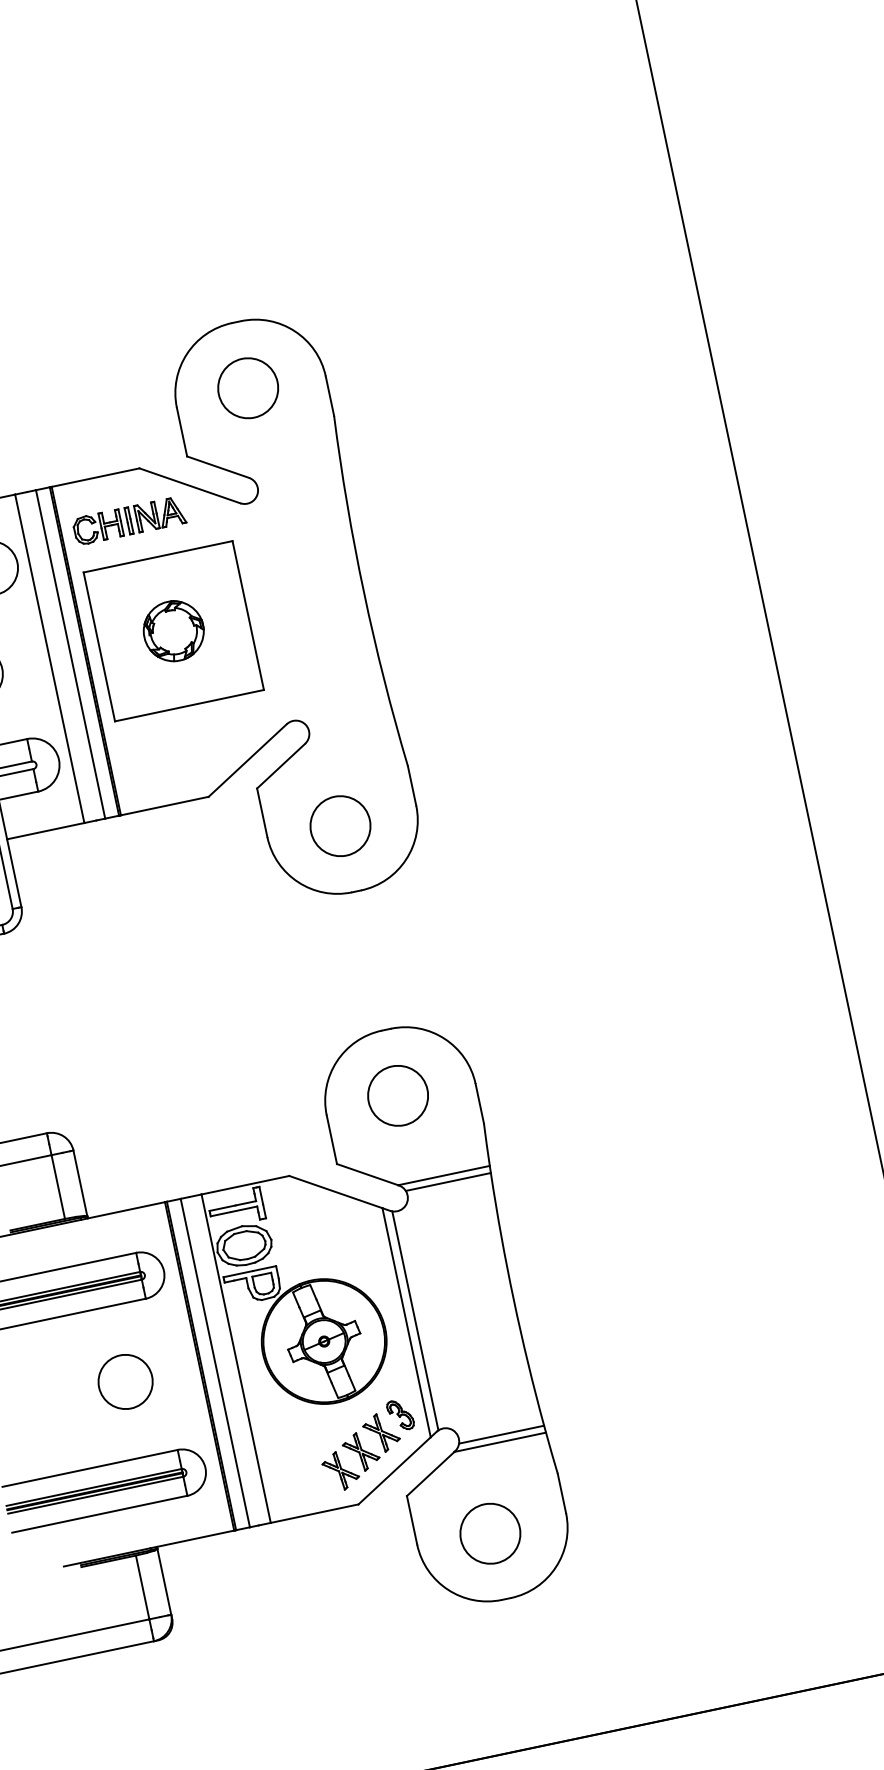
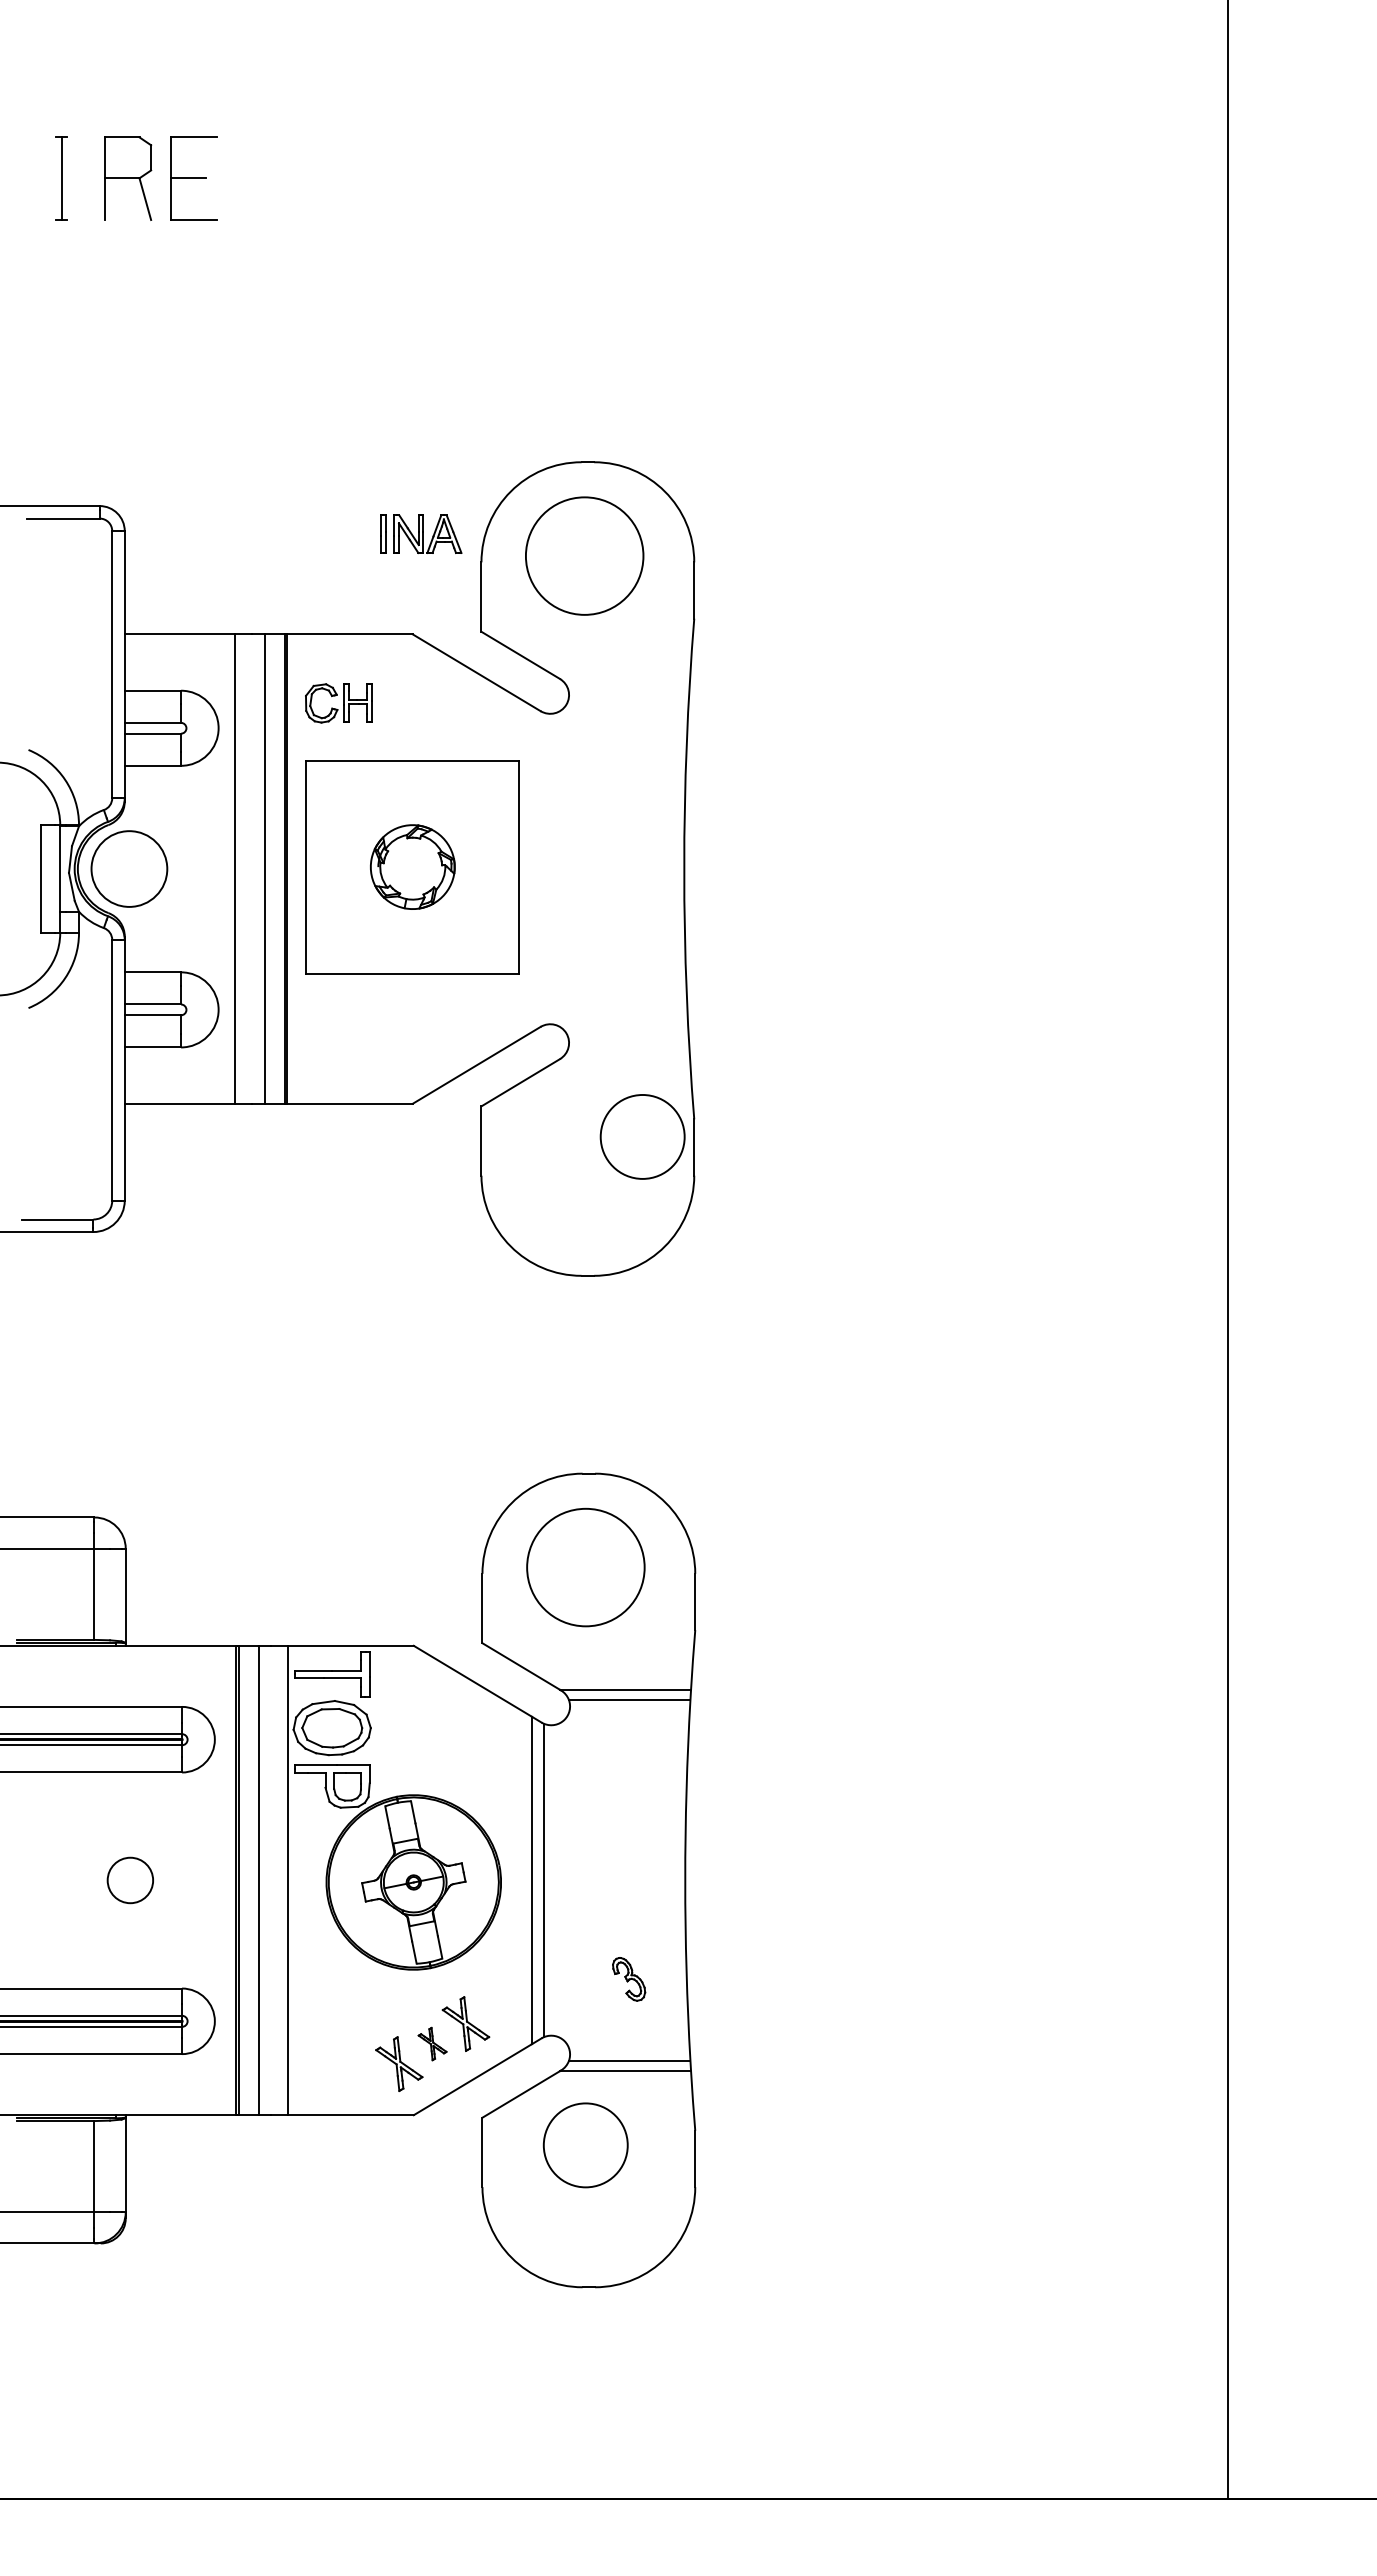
circle: (248, 388) -> (584, 556), size x1.4
part: (155, 515) -> (421, 534), moved
circle: (340, 825) -> (642, 1136), moved
circle: (397, 1095) -> (585, 1567), size x1.4
circle: (125, 1381) -> (130, 1880), size x0.6
part: (400, 1415) -> (629, 1979), moved
part: (361, 1451) -> (432, 2043), size x0.6
circle: (490, 1533) -> (585, 2145), moved

